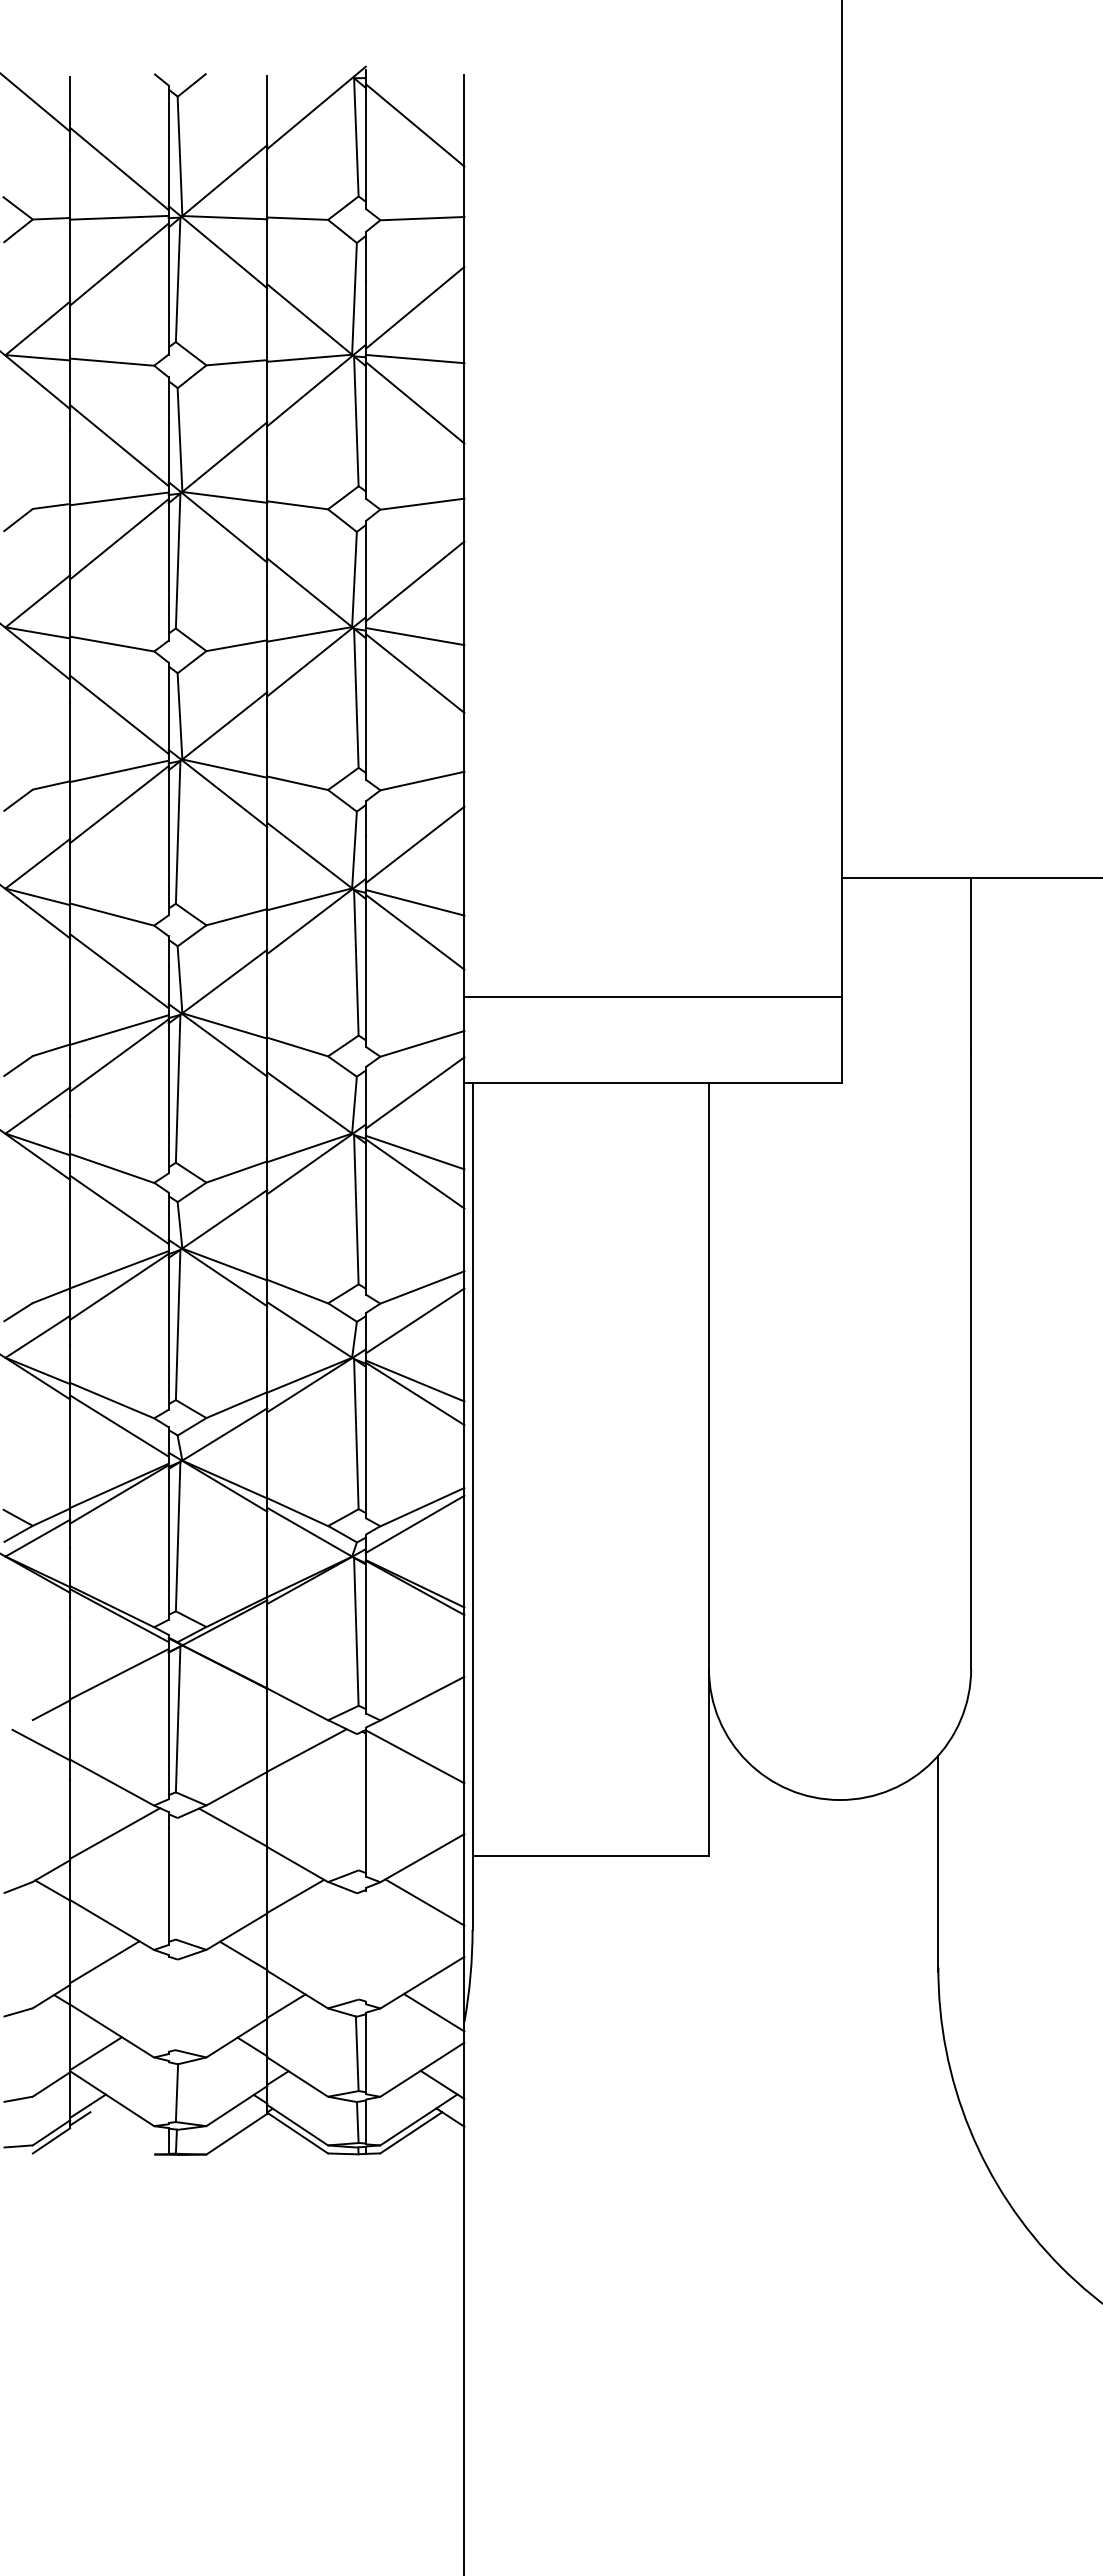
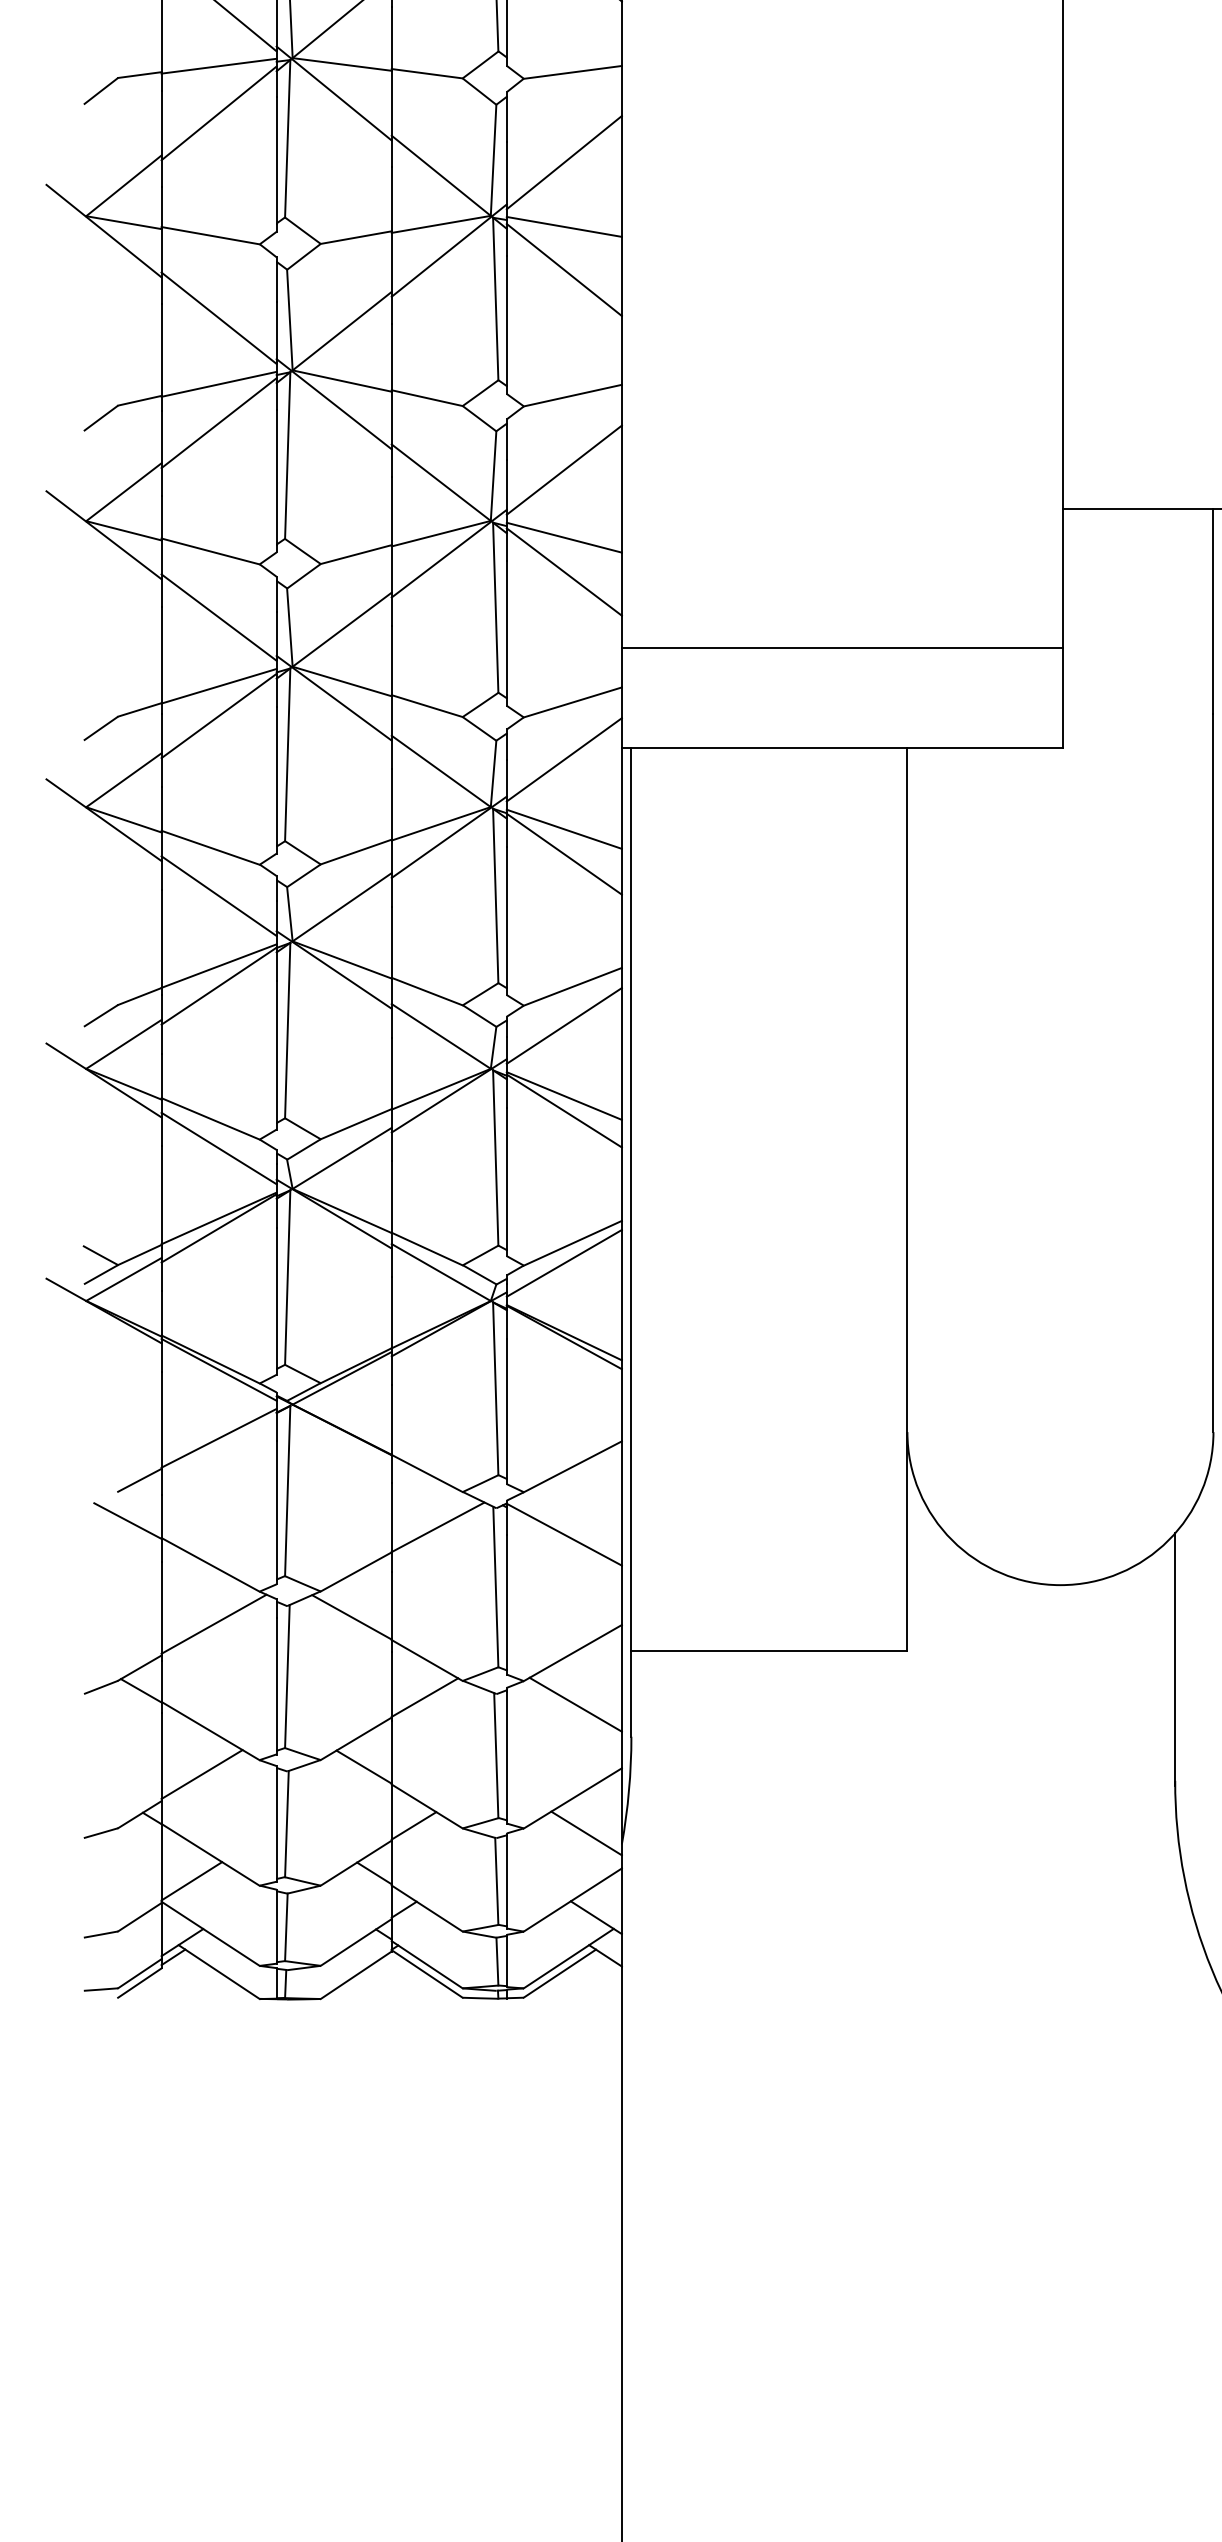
line: (356, 1801) -> (495, 1586), added
line: (177, 1878) -> (286, 1676), added
line: (356, 1945) -> (495, 1754), added
line: (365, 1946) -> (506, 1756), added
line: (168, 2003) -> (276, 1822), added
line: (177, 2004) -> (286, 1823), added
line: (168, 2092) -> (276, 1926), added
line: (119, 2131) -> (219, 1972), added

